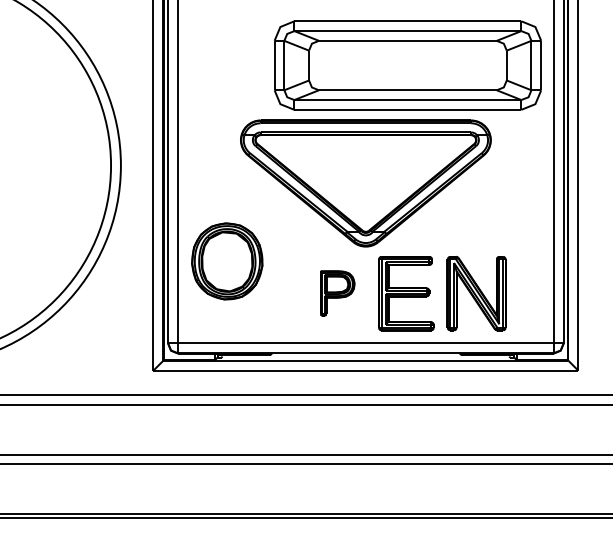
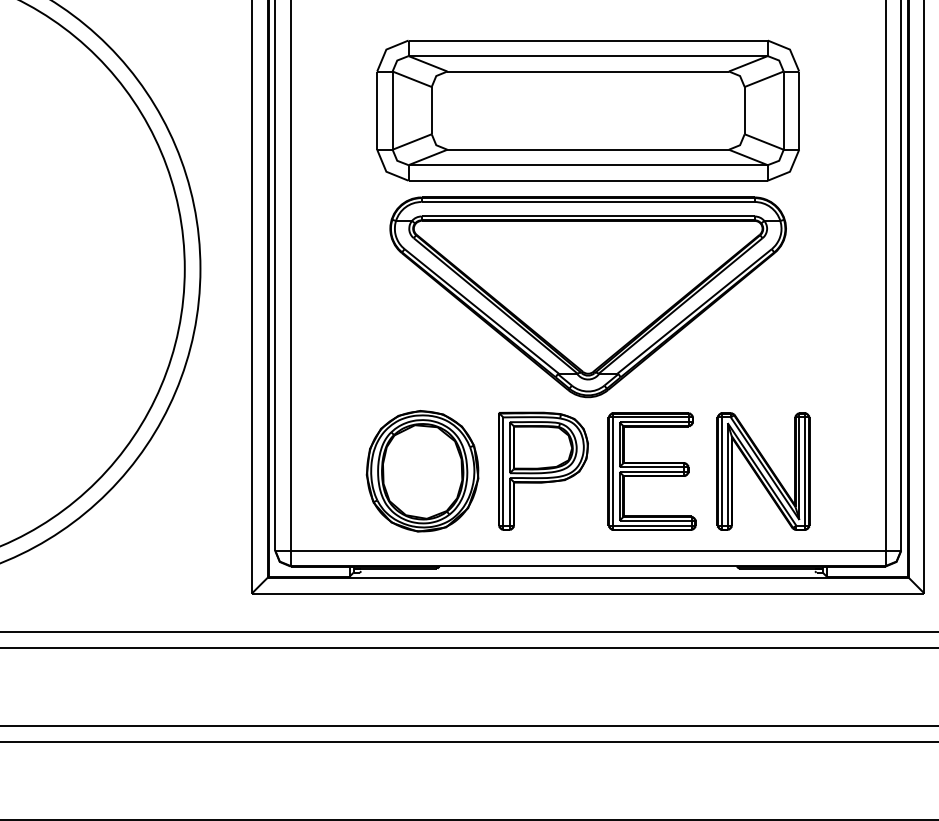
part: (407, 65) -> (587, 110), moved
part: (227, 261) -> (422, 471), moved
part: (337, 293) -> (543, 471), size x1.67

